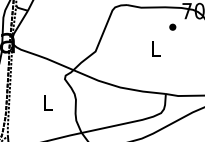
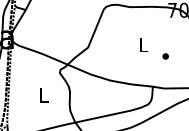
part: (172, 26) -> (165, 55), moved

